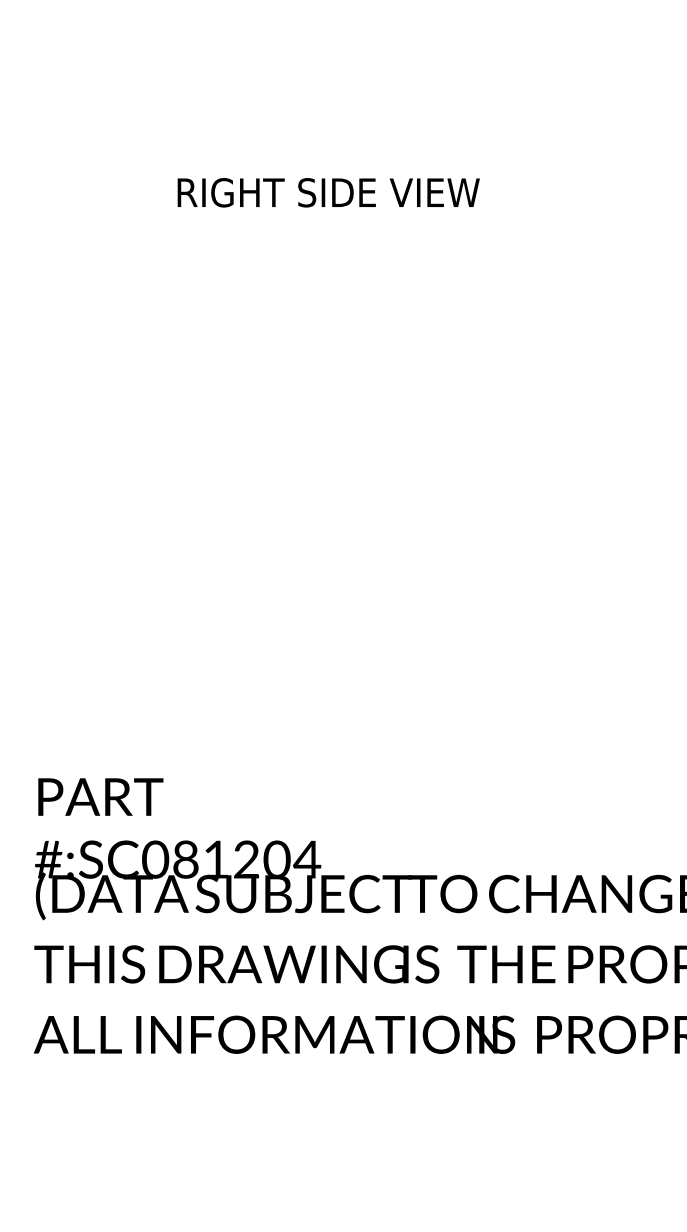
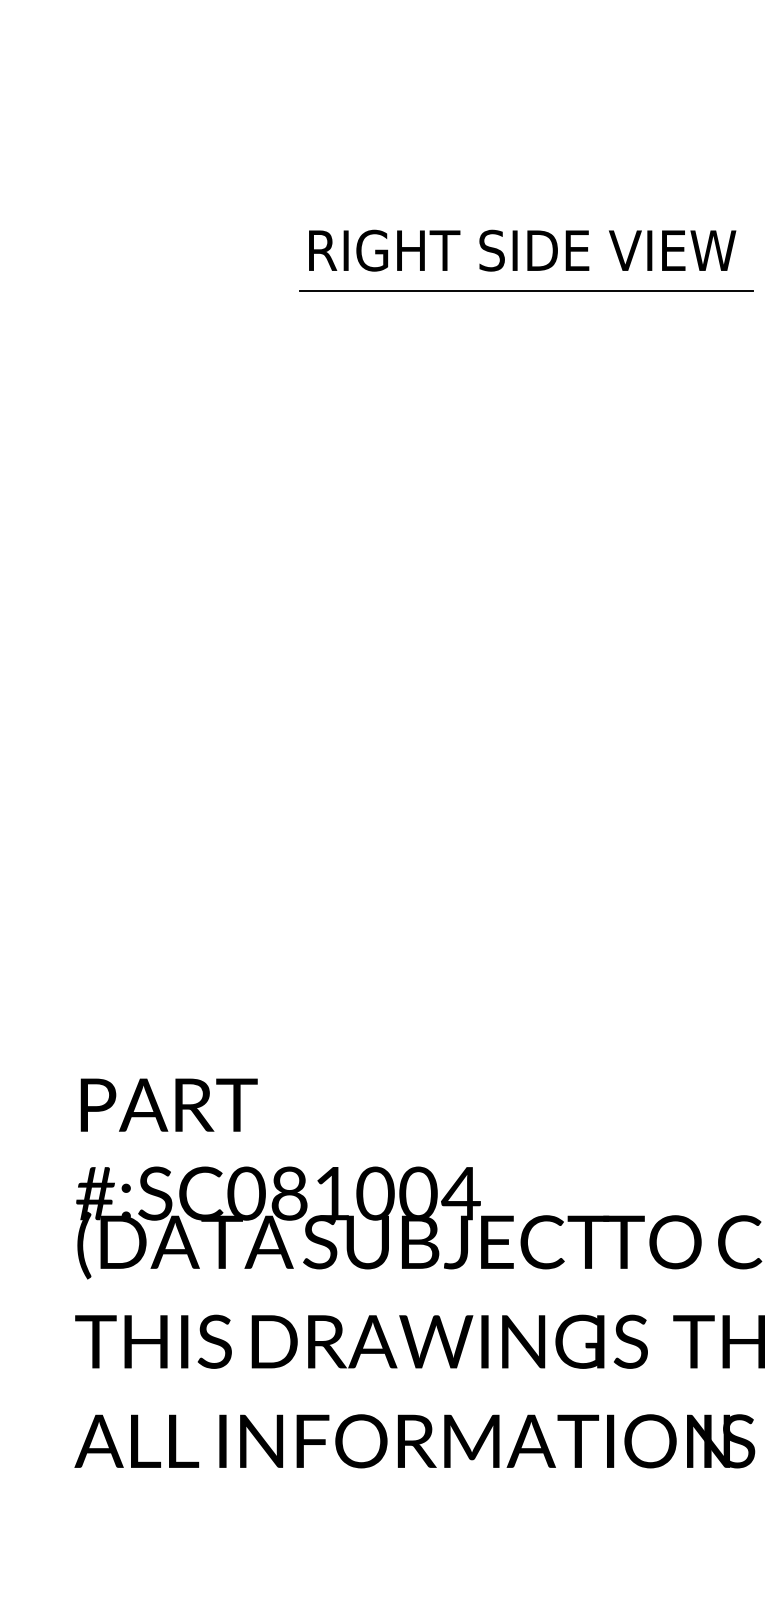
text: (328, 192) -> (522, 250), moved
line: (353, 221) -> (526, 291), added
text: (246, 859) -> (375, 1193), #:SC081204 -> #:SC081004

